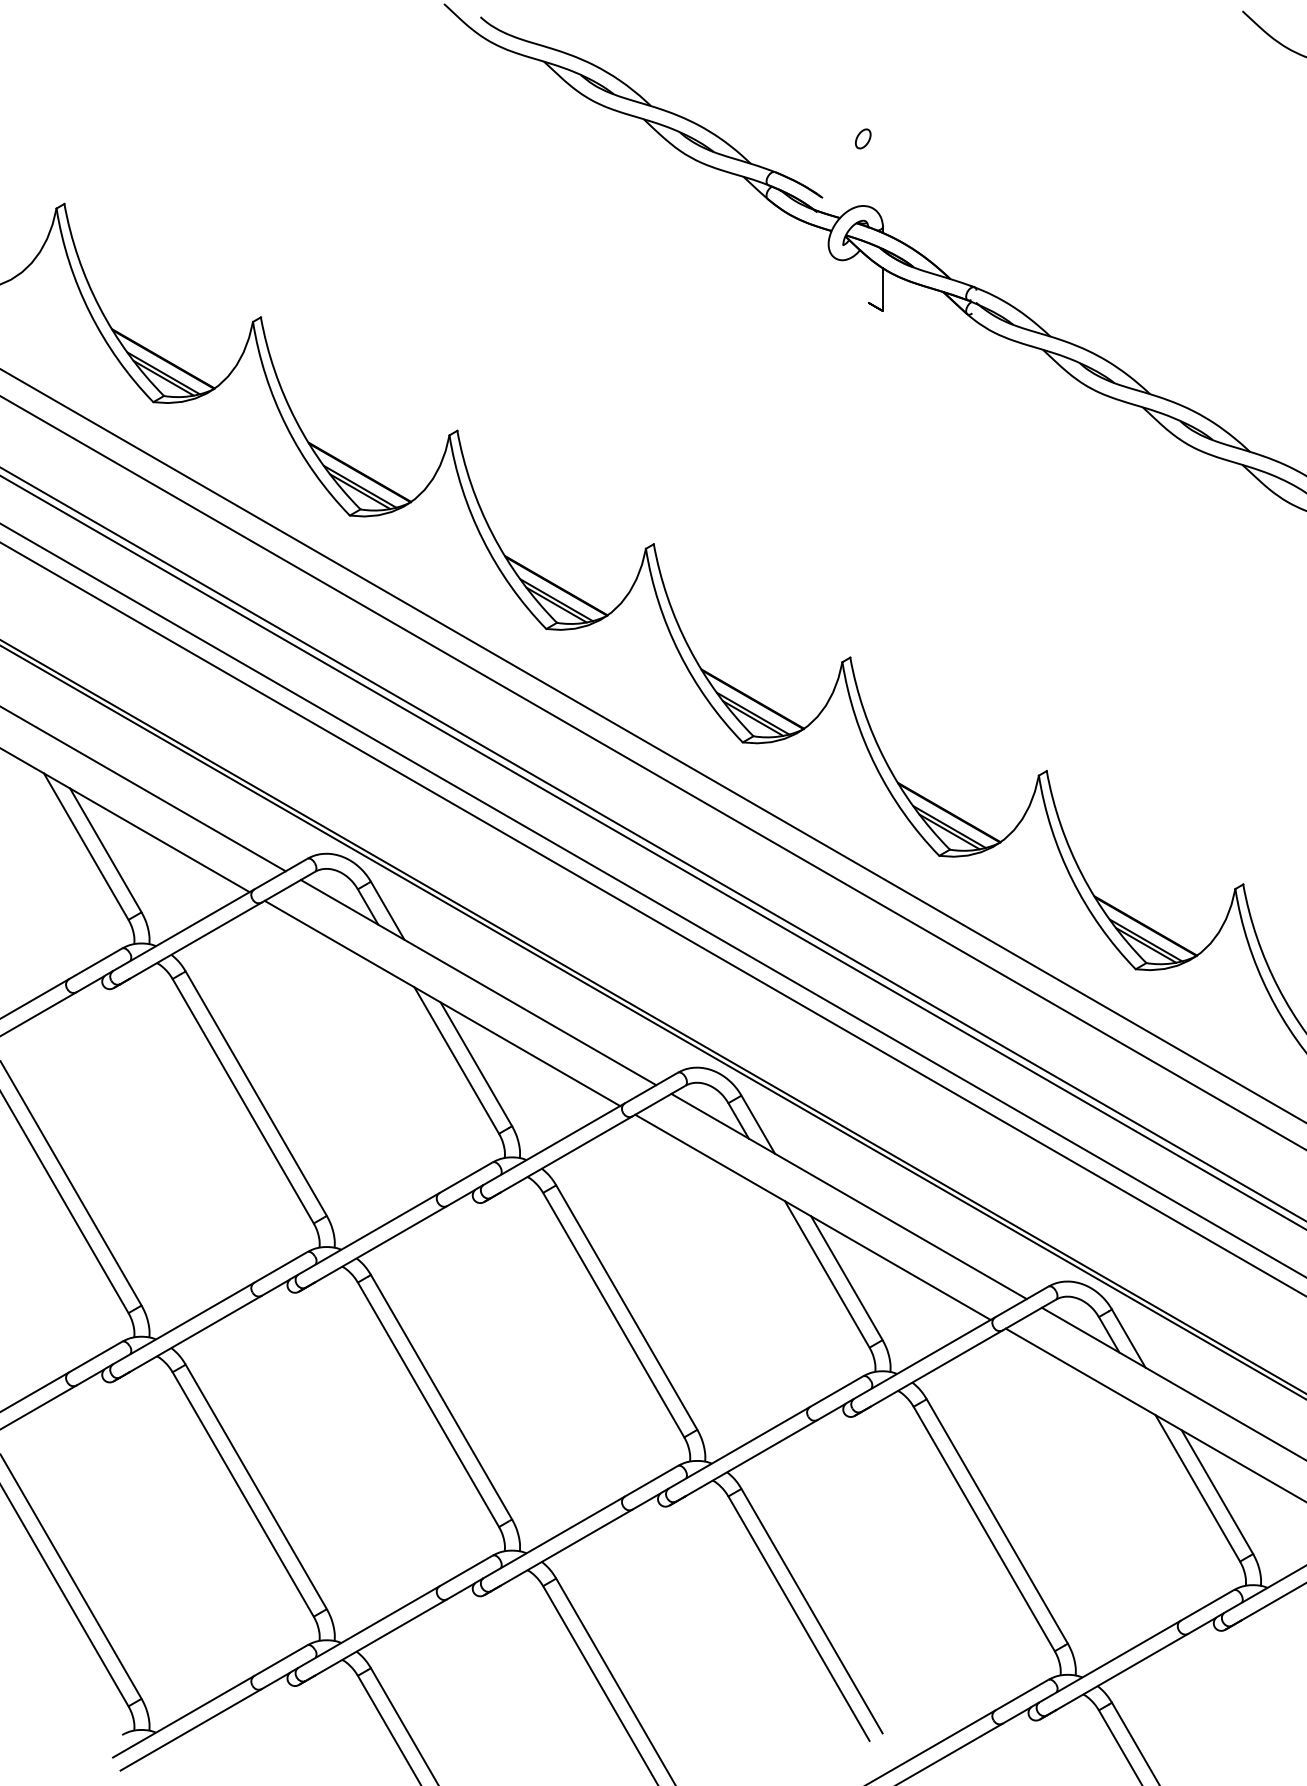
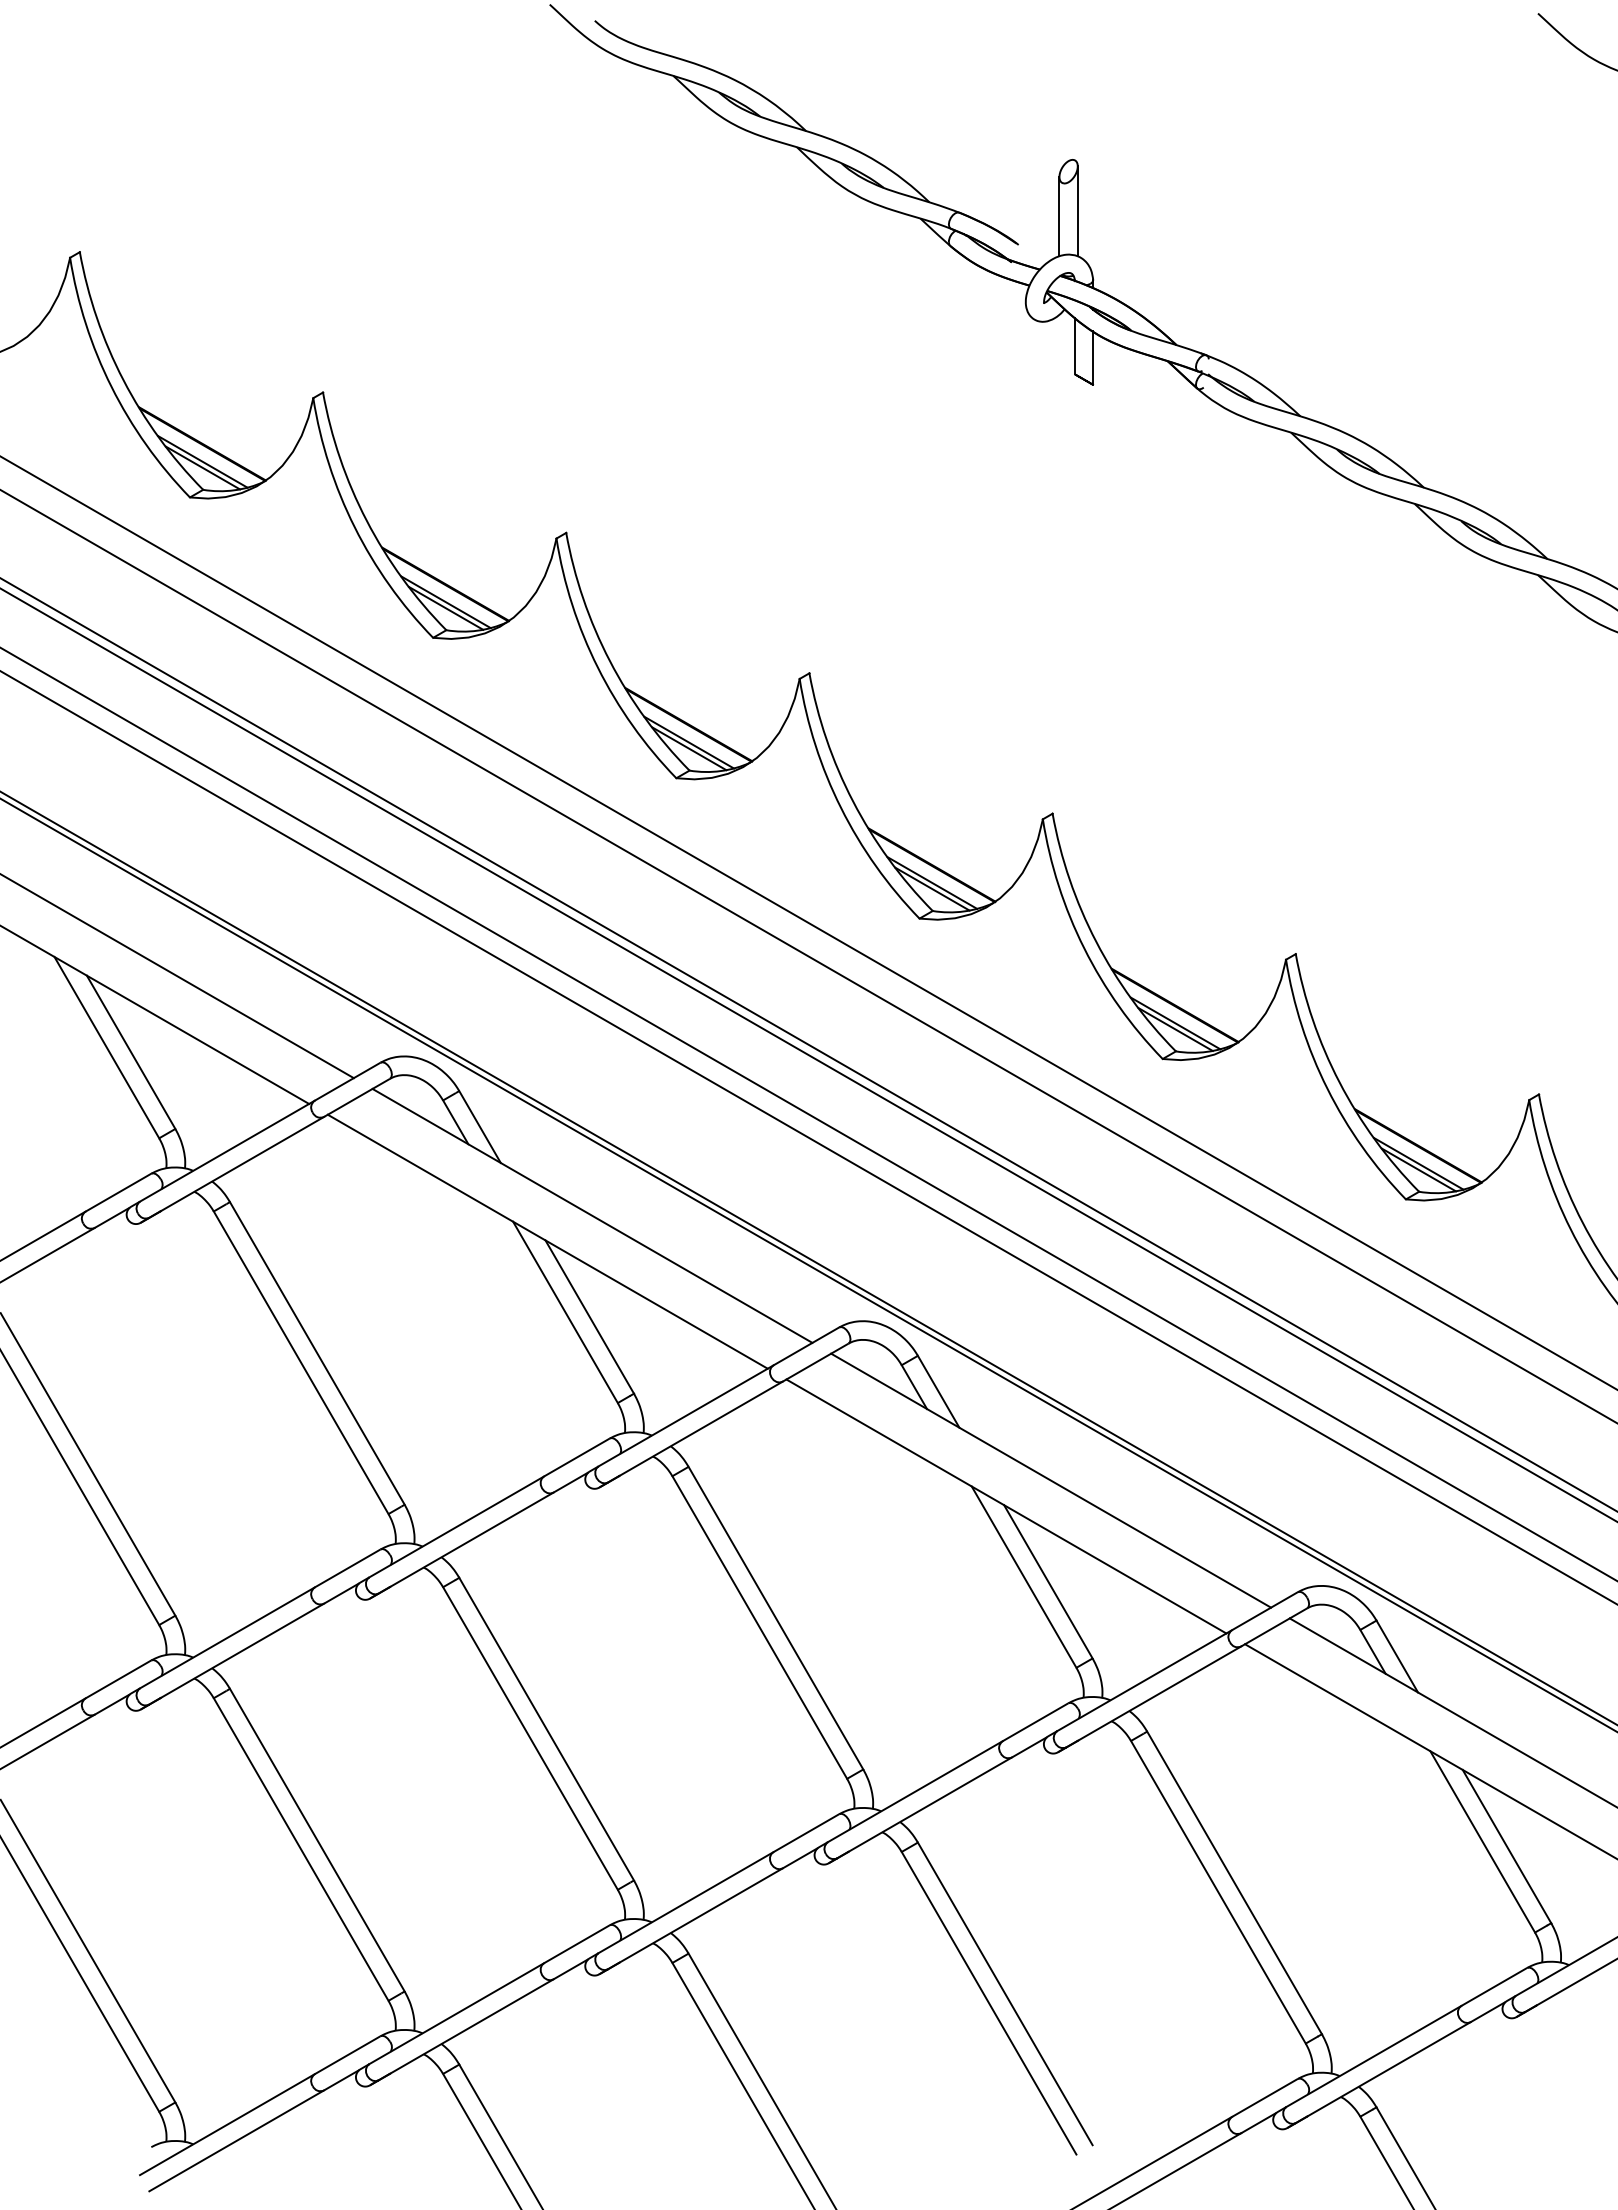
line: (870, 171) -> (1077, 211), added
line: (855, 175) -> (1059, 216), added
line: (867, 280) -> (1074, 346), added

